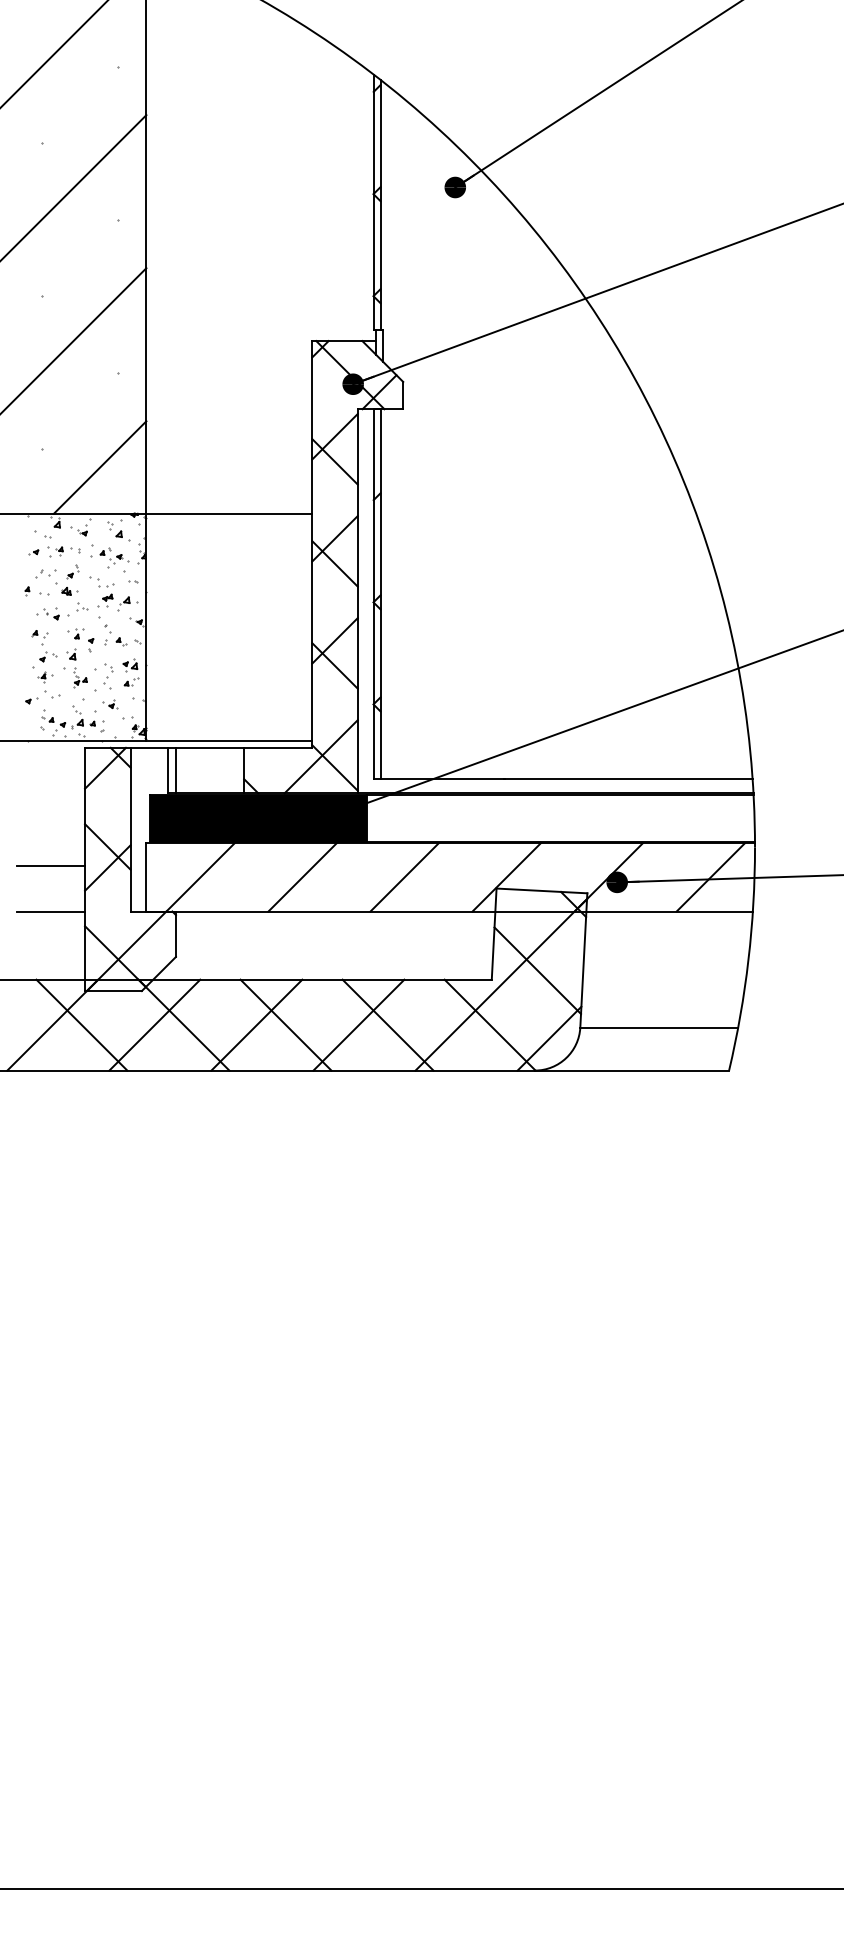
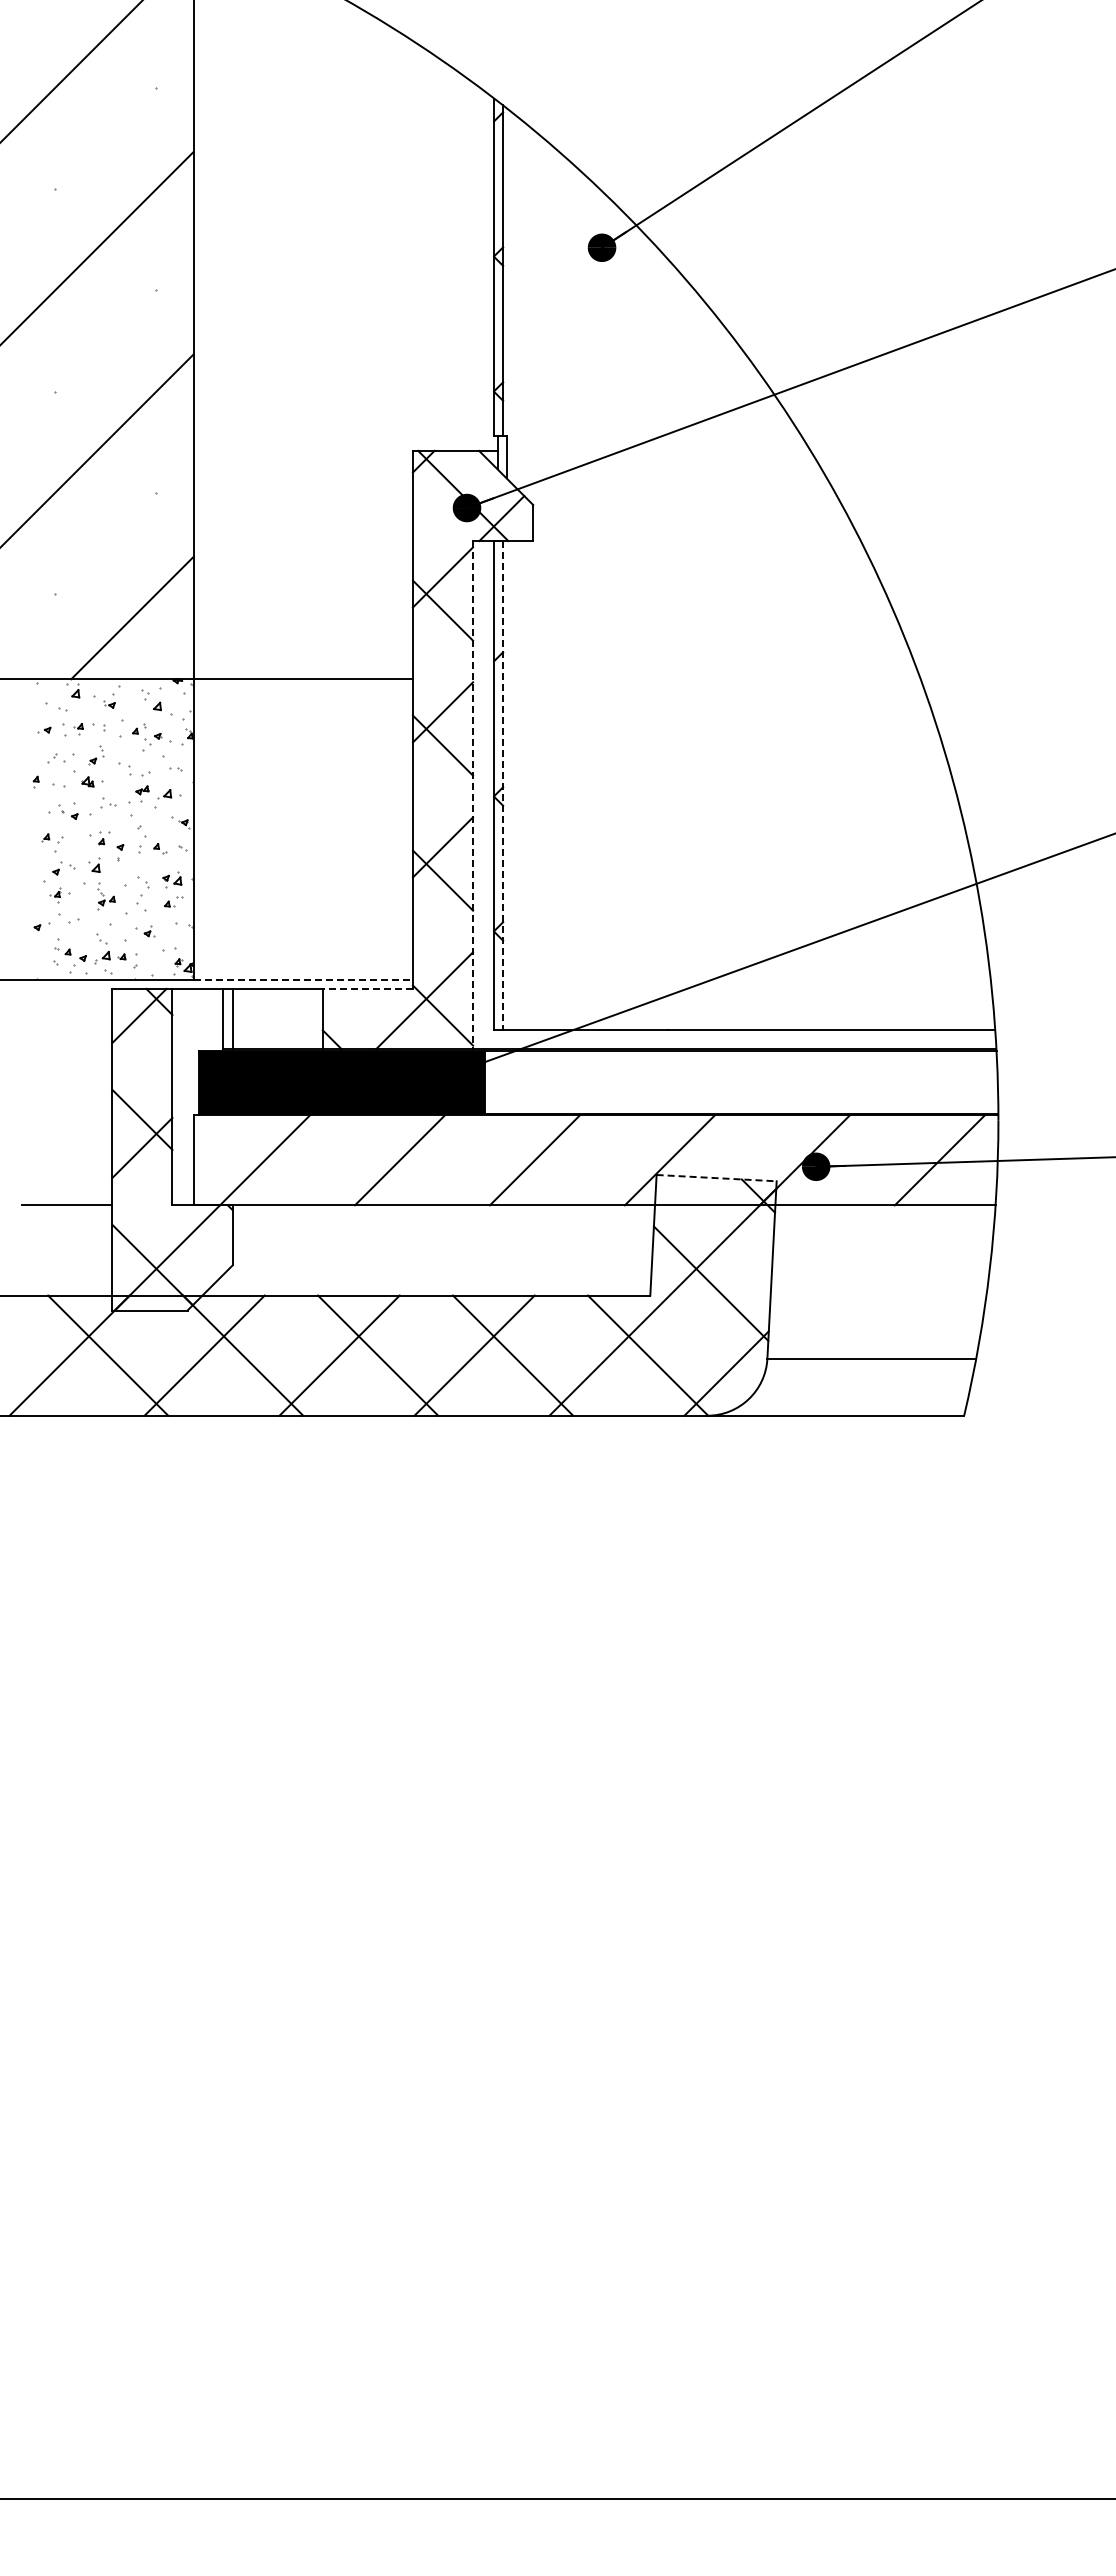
line: (380, 594) -> (503, 785), solid -> dashed
line: (358, 601) -> (473, 795), solid -> dashed
line: (229, 740) -> (303, 979), solid -> dashed
line: (277, 747) -> (367, 988), solid -> dashed
line: (51, 866) -> (67, 1145), removed
line: (542, 891) -> (717, 1178), solid -> dashed

